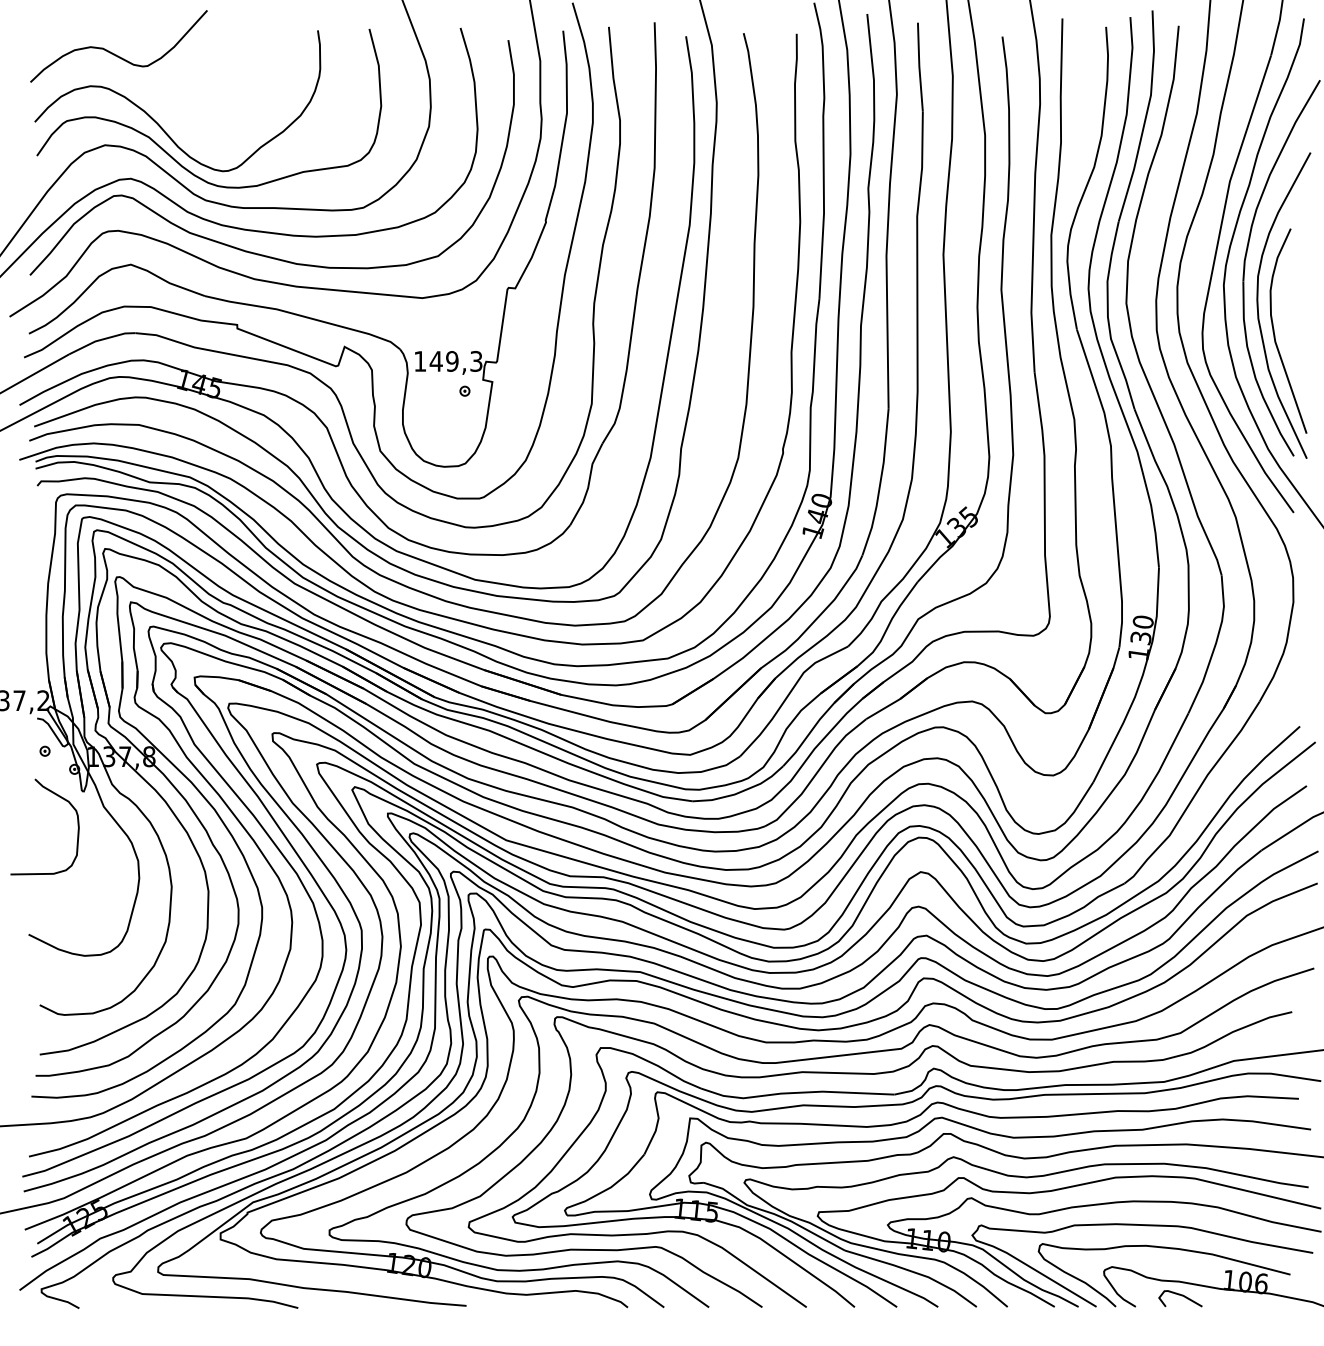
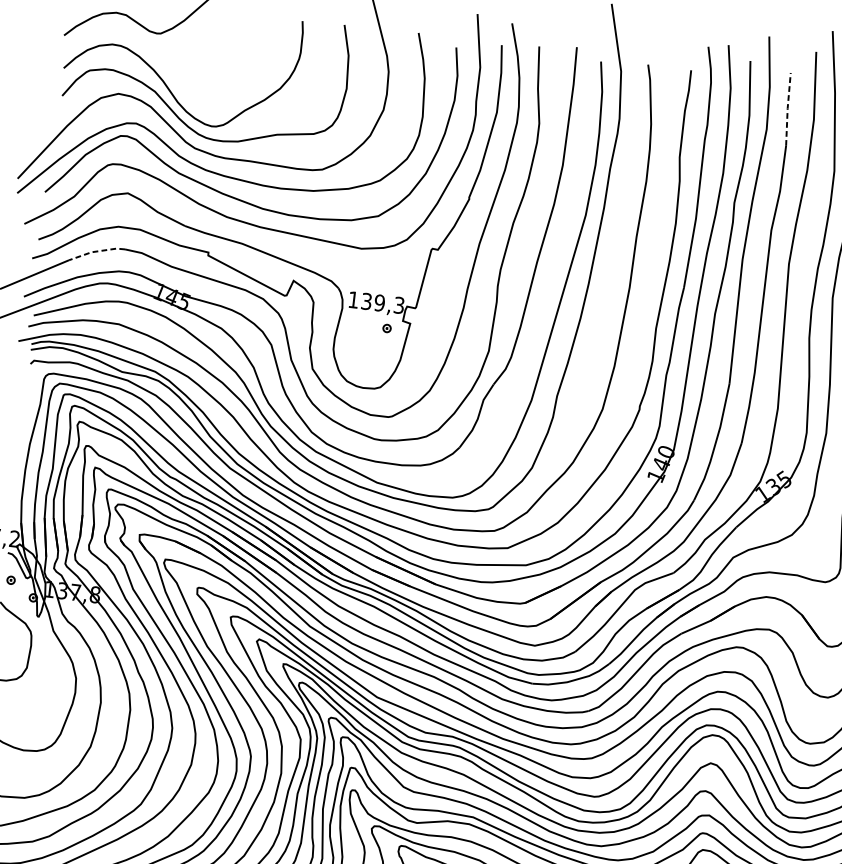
line: (919, 66) -> (787, 108), solid -> dashed
line: (101, 339) -> (96, 251), solid -> dashed
text: (435, 361) -> (366, 301), 149,3 -> 139,3

